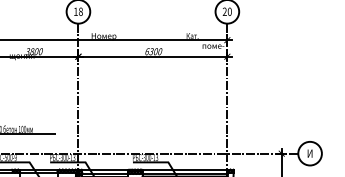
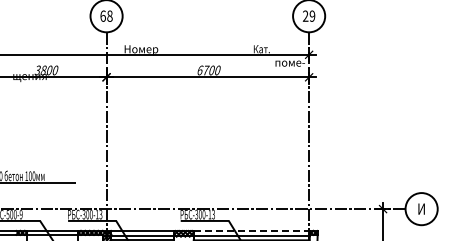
text: (75, 11) -> (102, 15), 18 -> 68
text: (229, 11) -> (312, 15), 20 -> 29
text: (151, 51) -> (205, 70), 6300 -> 6700
line: (185, 169) -> (251, 230), solid -> dashed

